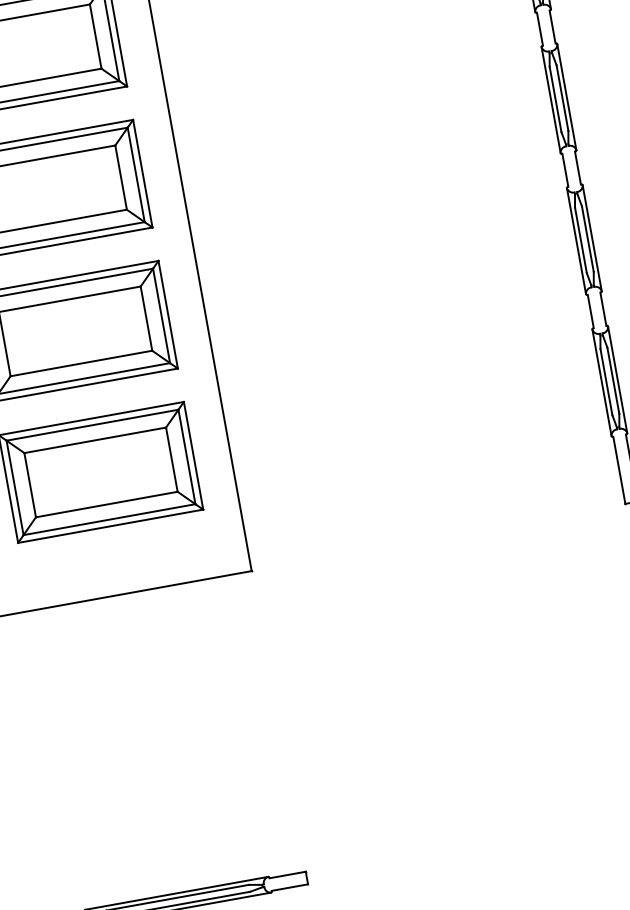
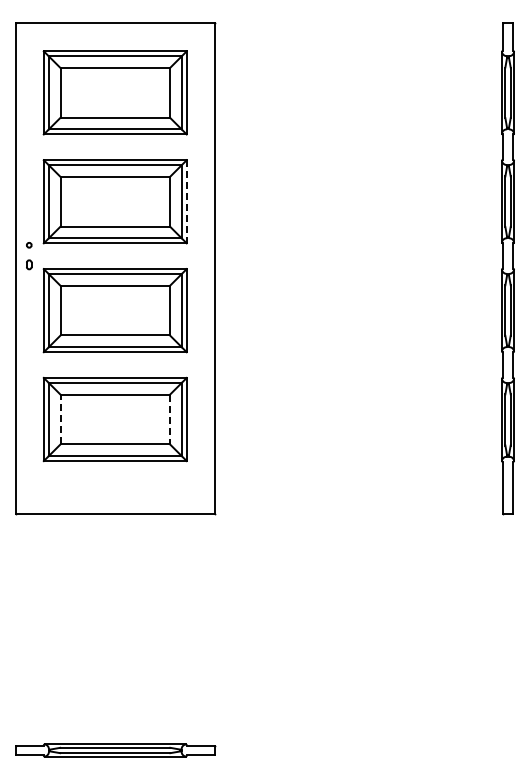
line: (142, 173) -> (186, 201), solid -> dashed
line: (171, 459) -> (169, 419), solid -> dashed
line: (30, 485) -> (60, 419), solid -> dashed

